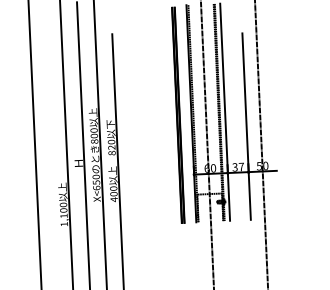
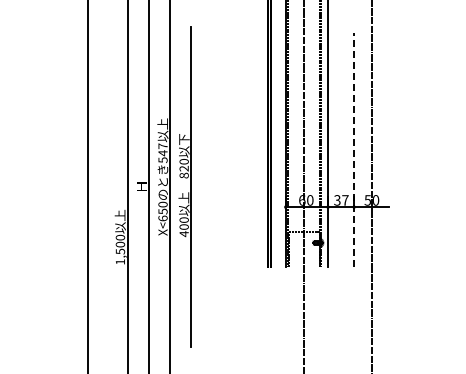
line: (246, 126) -> (354, 150), solid -> dashed
text: (93, 135) -> (162, 152), 800 -> 547
text: (64, 215) -> (120, 251), 1,100 -> 1,500

